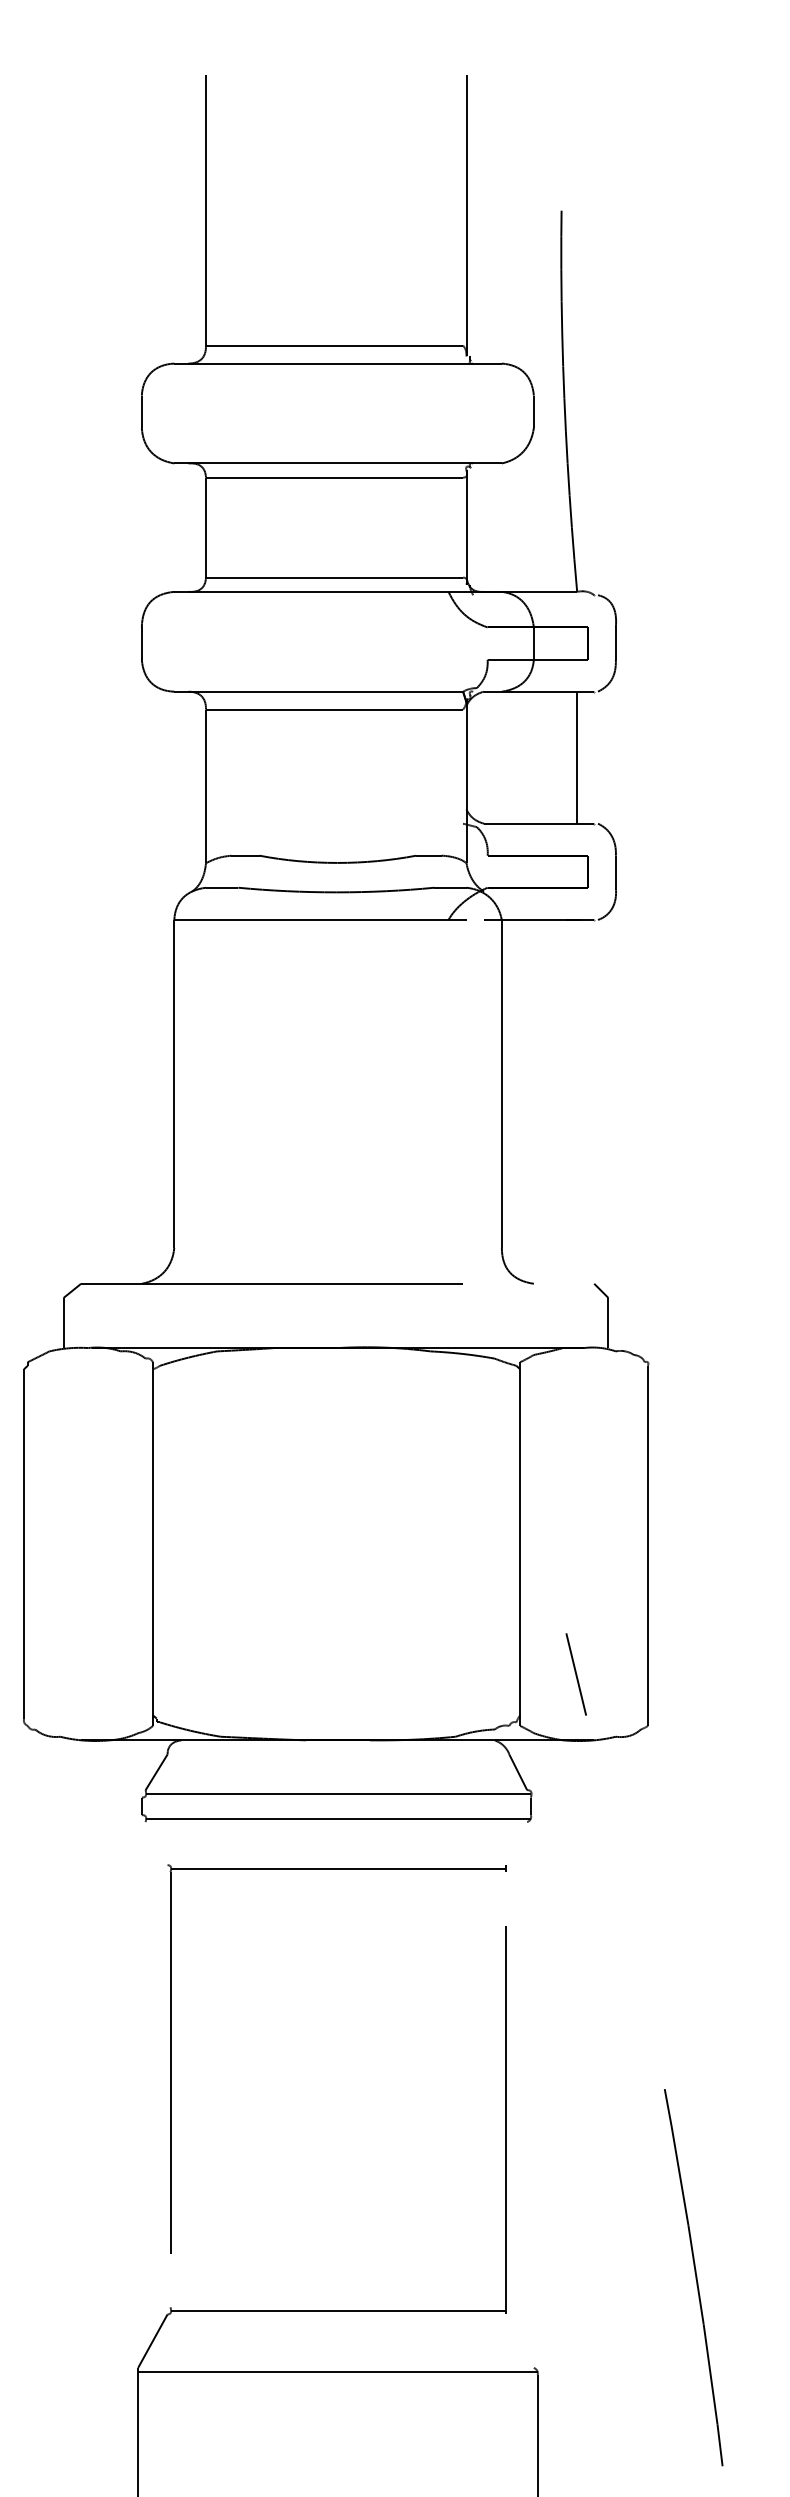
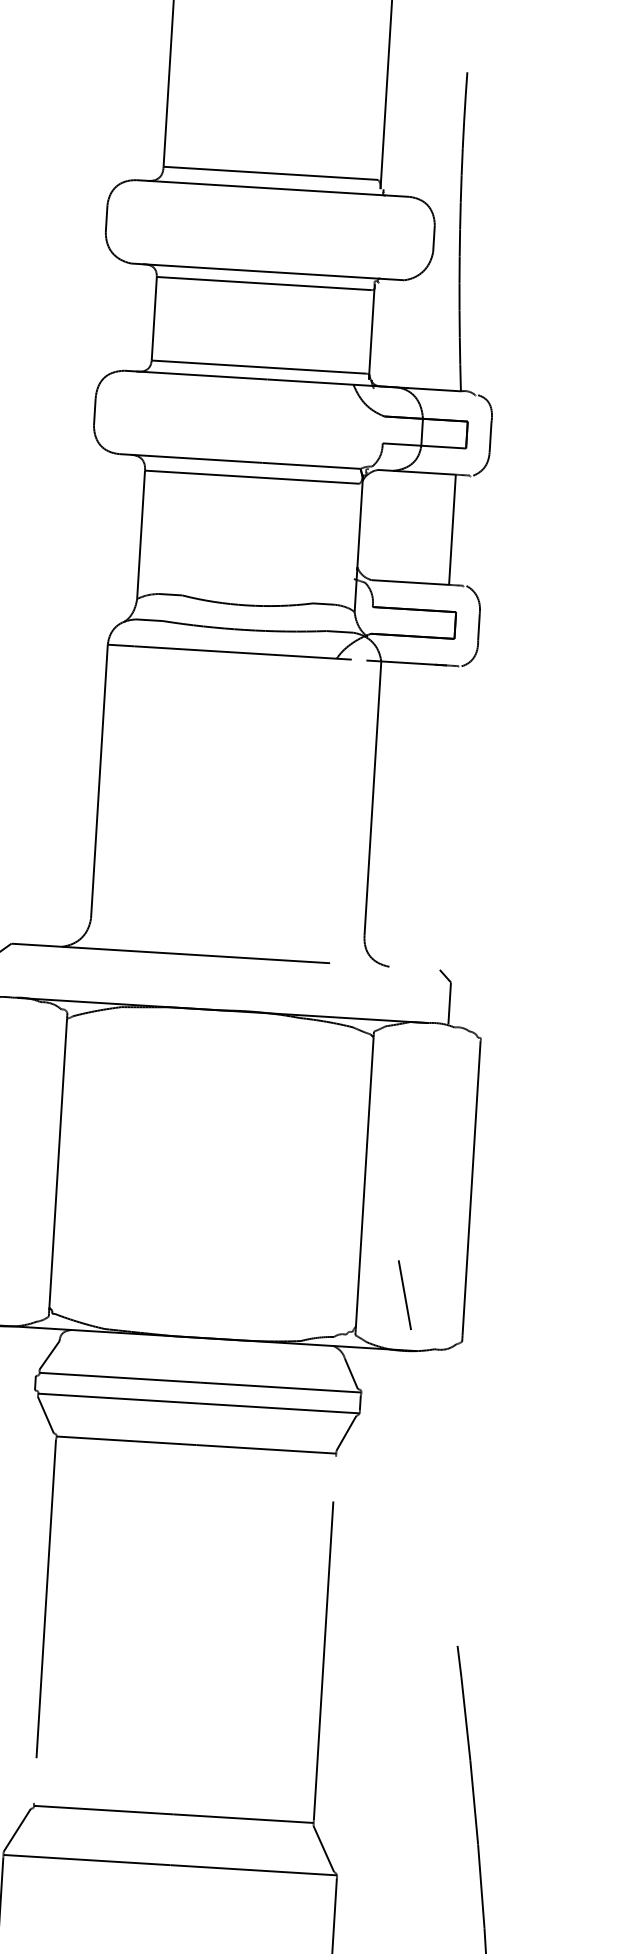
line: (156, 1843) -> (45, 1414), added
line: (516, 1843) -> (346, 1433), added
line: (519, 2340) -> (323, 1848), added

